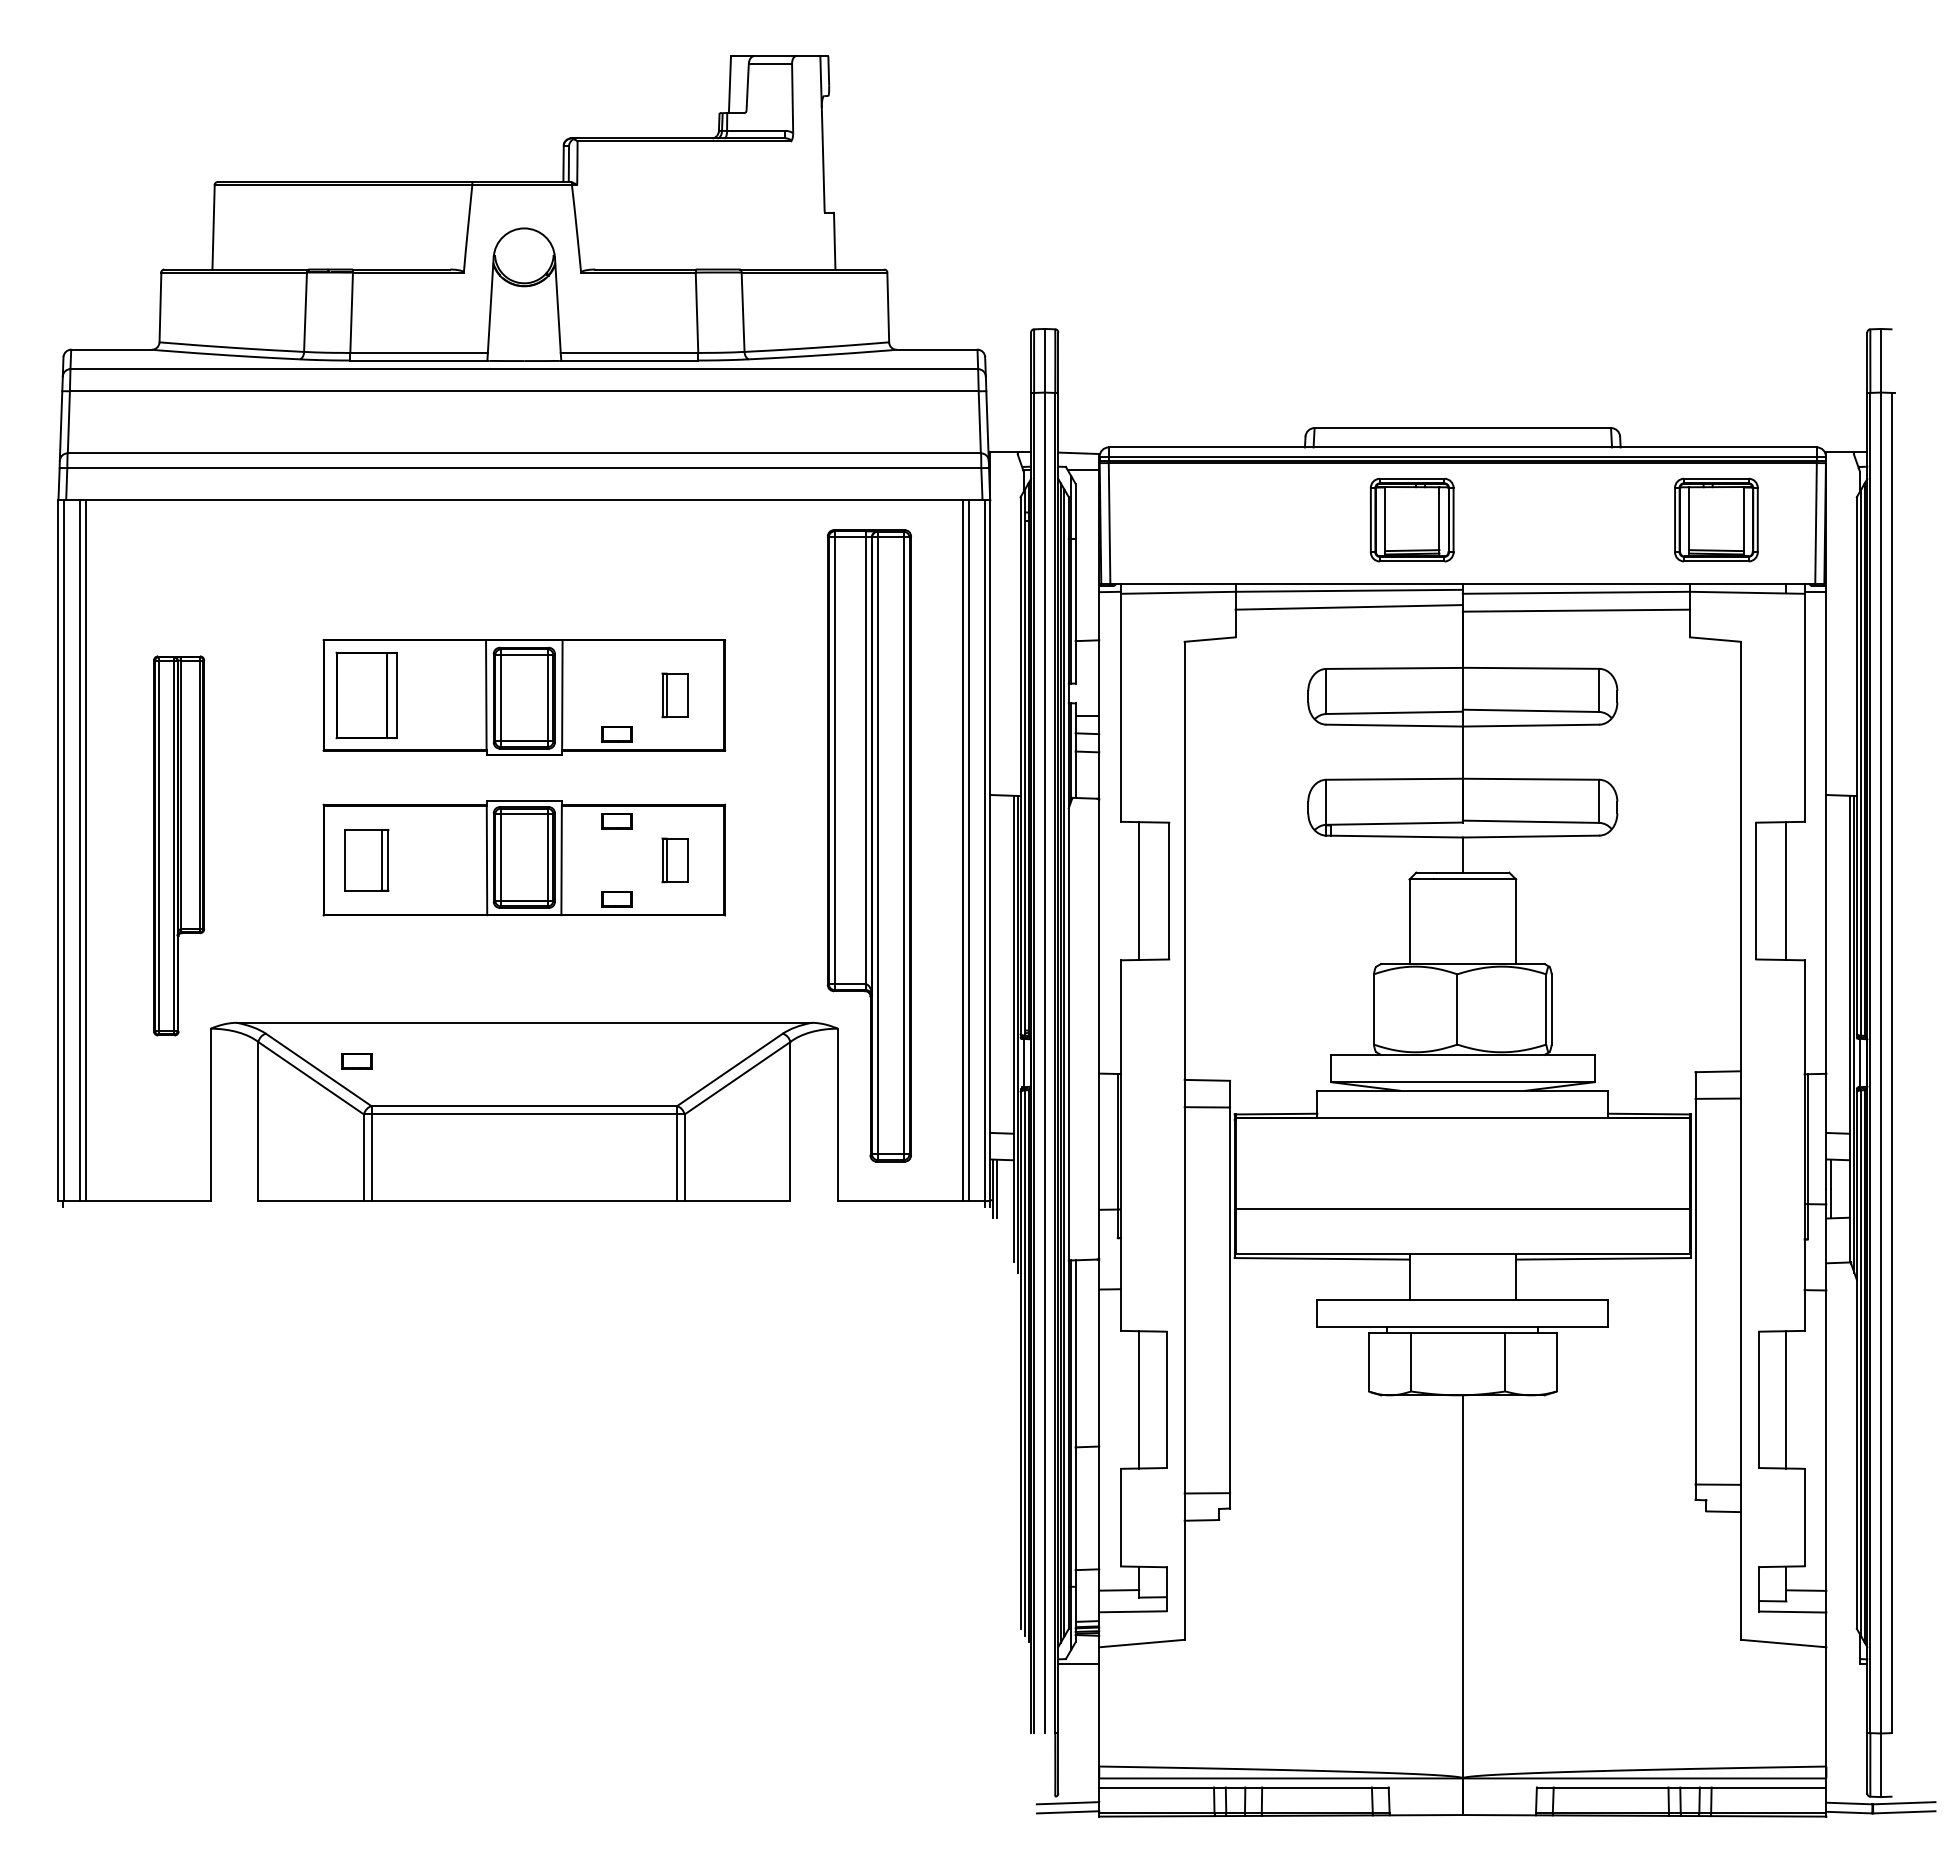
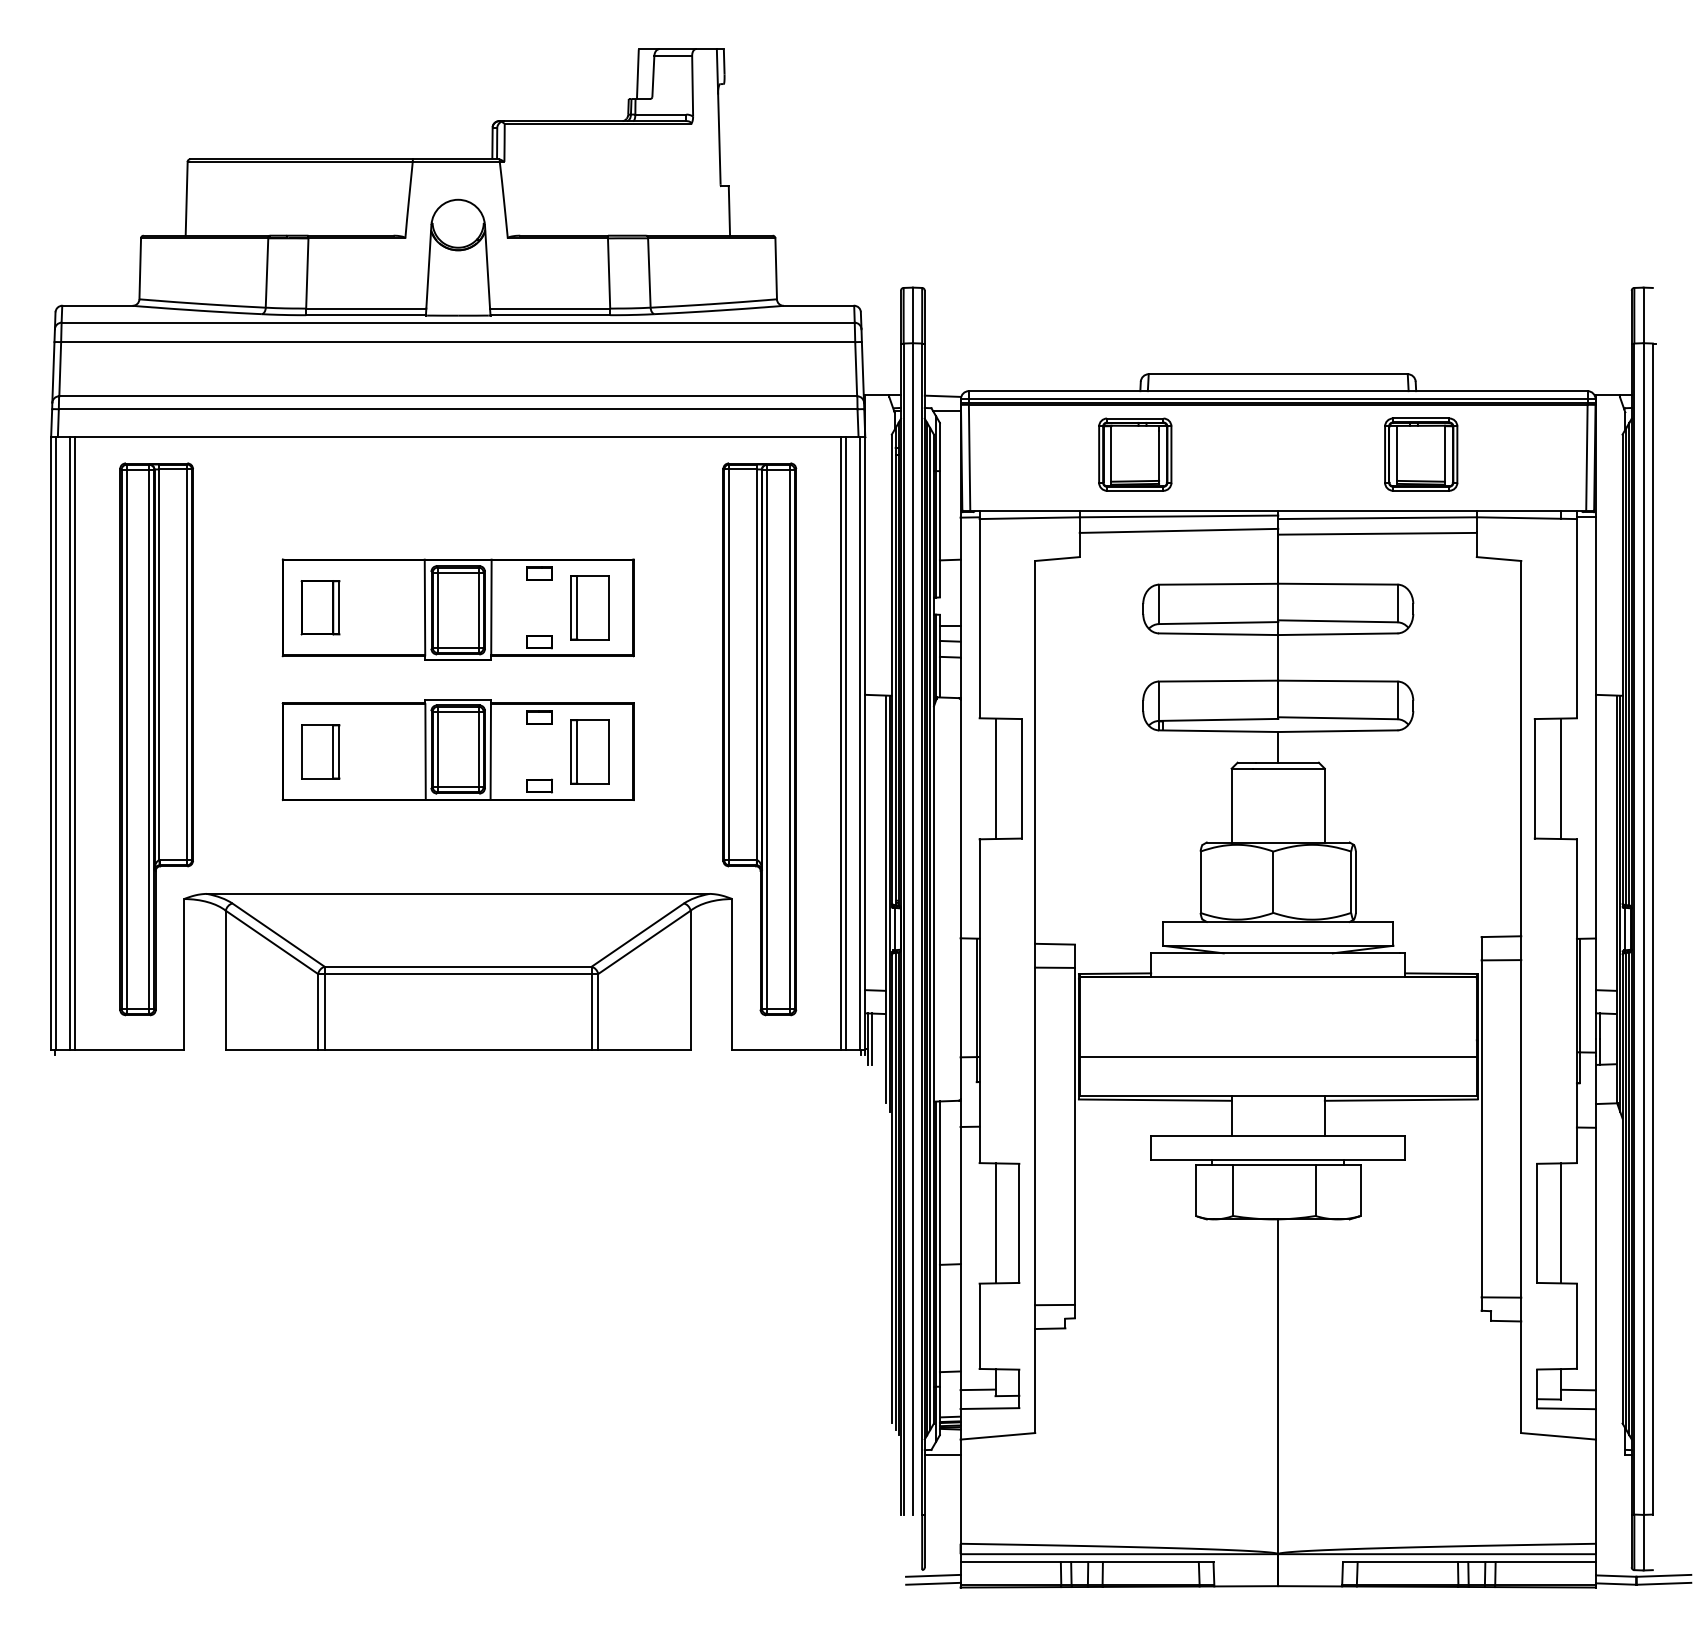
part: (1411, 519) -> (1134, 454), moved
part: (1716, 519) -> (1421, 454), moved
part: (366, 694) -> (320, 607), size x0.71
part: (675, 695) -> (590, 607), size x1.67
part: (178, 845) -> (156, 738), size x1.67
part: (675, 860) -> (590, 752), size x1.67
part: (356, 1061) -> (538, 573), moved

